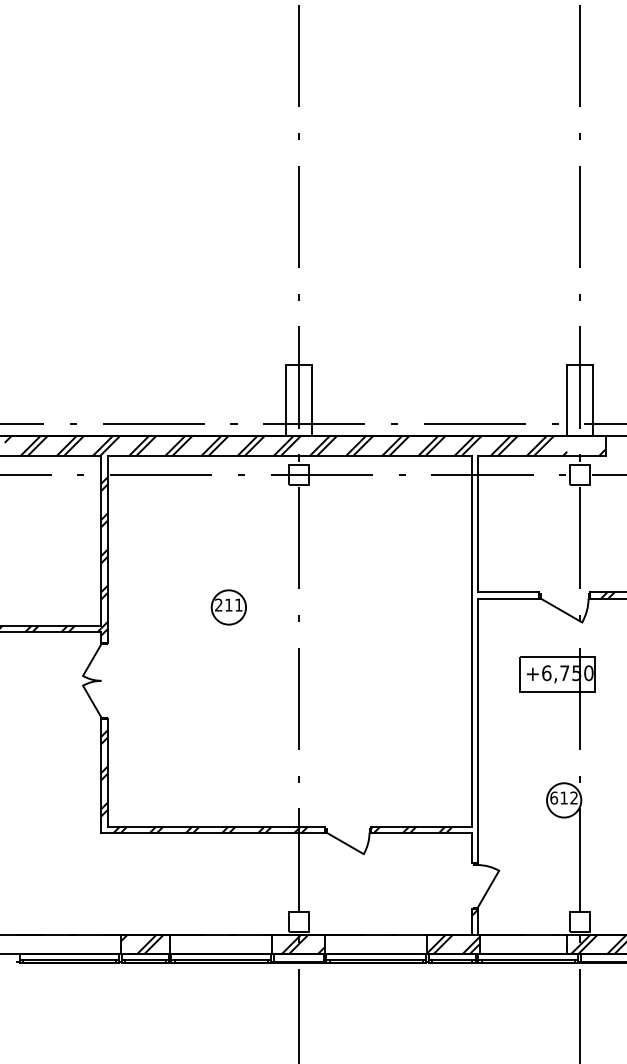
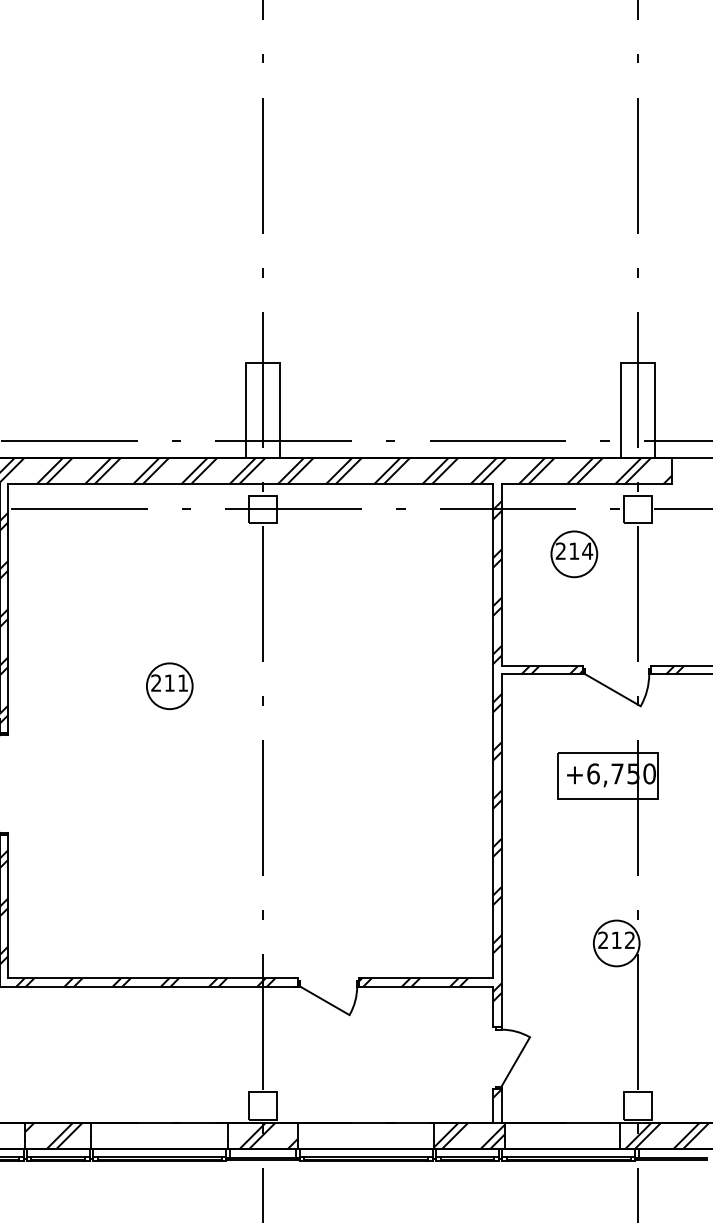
hatch: (578, 445) -> (635, 470), added
part: (532, 508) -> (574, 554), added
hatch: (515, 595) -> (551, 670), added
hatch: (474, 655) -> (497, 750), added
text: (554, 797) -> (603, 939), 612 -> 212

